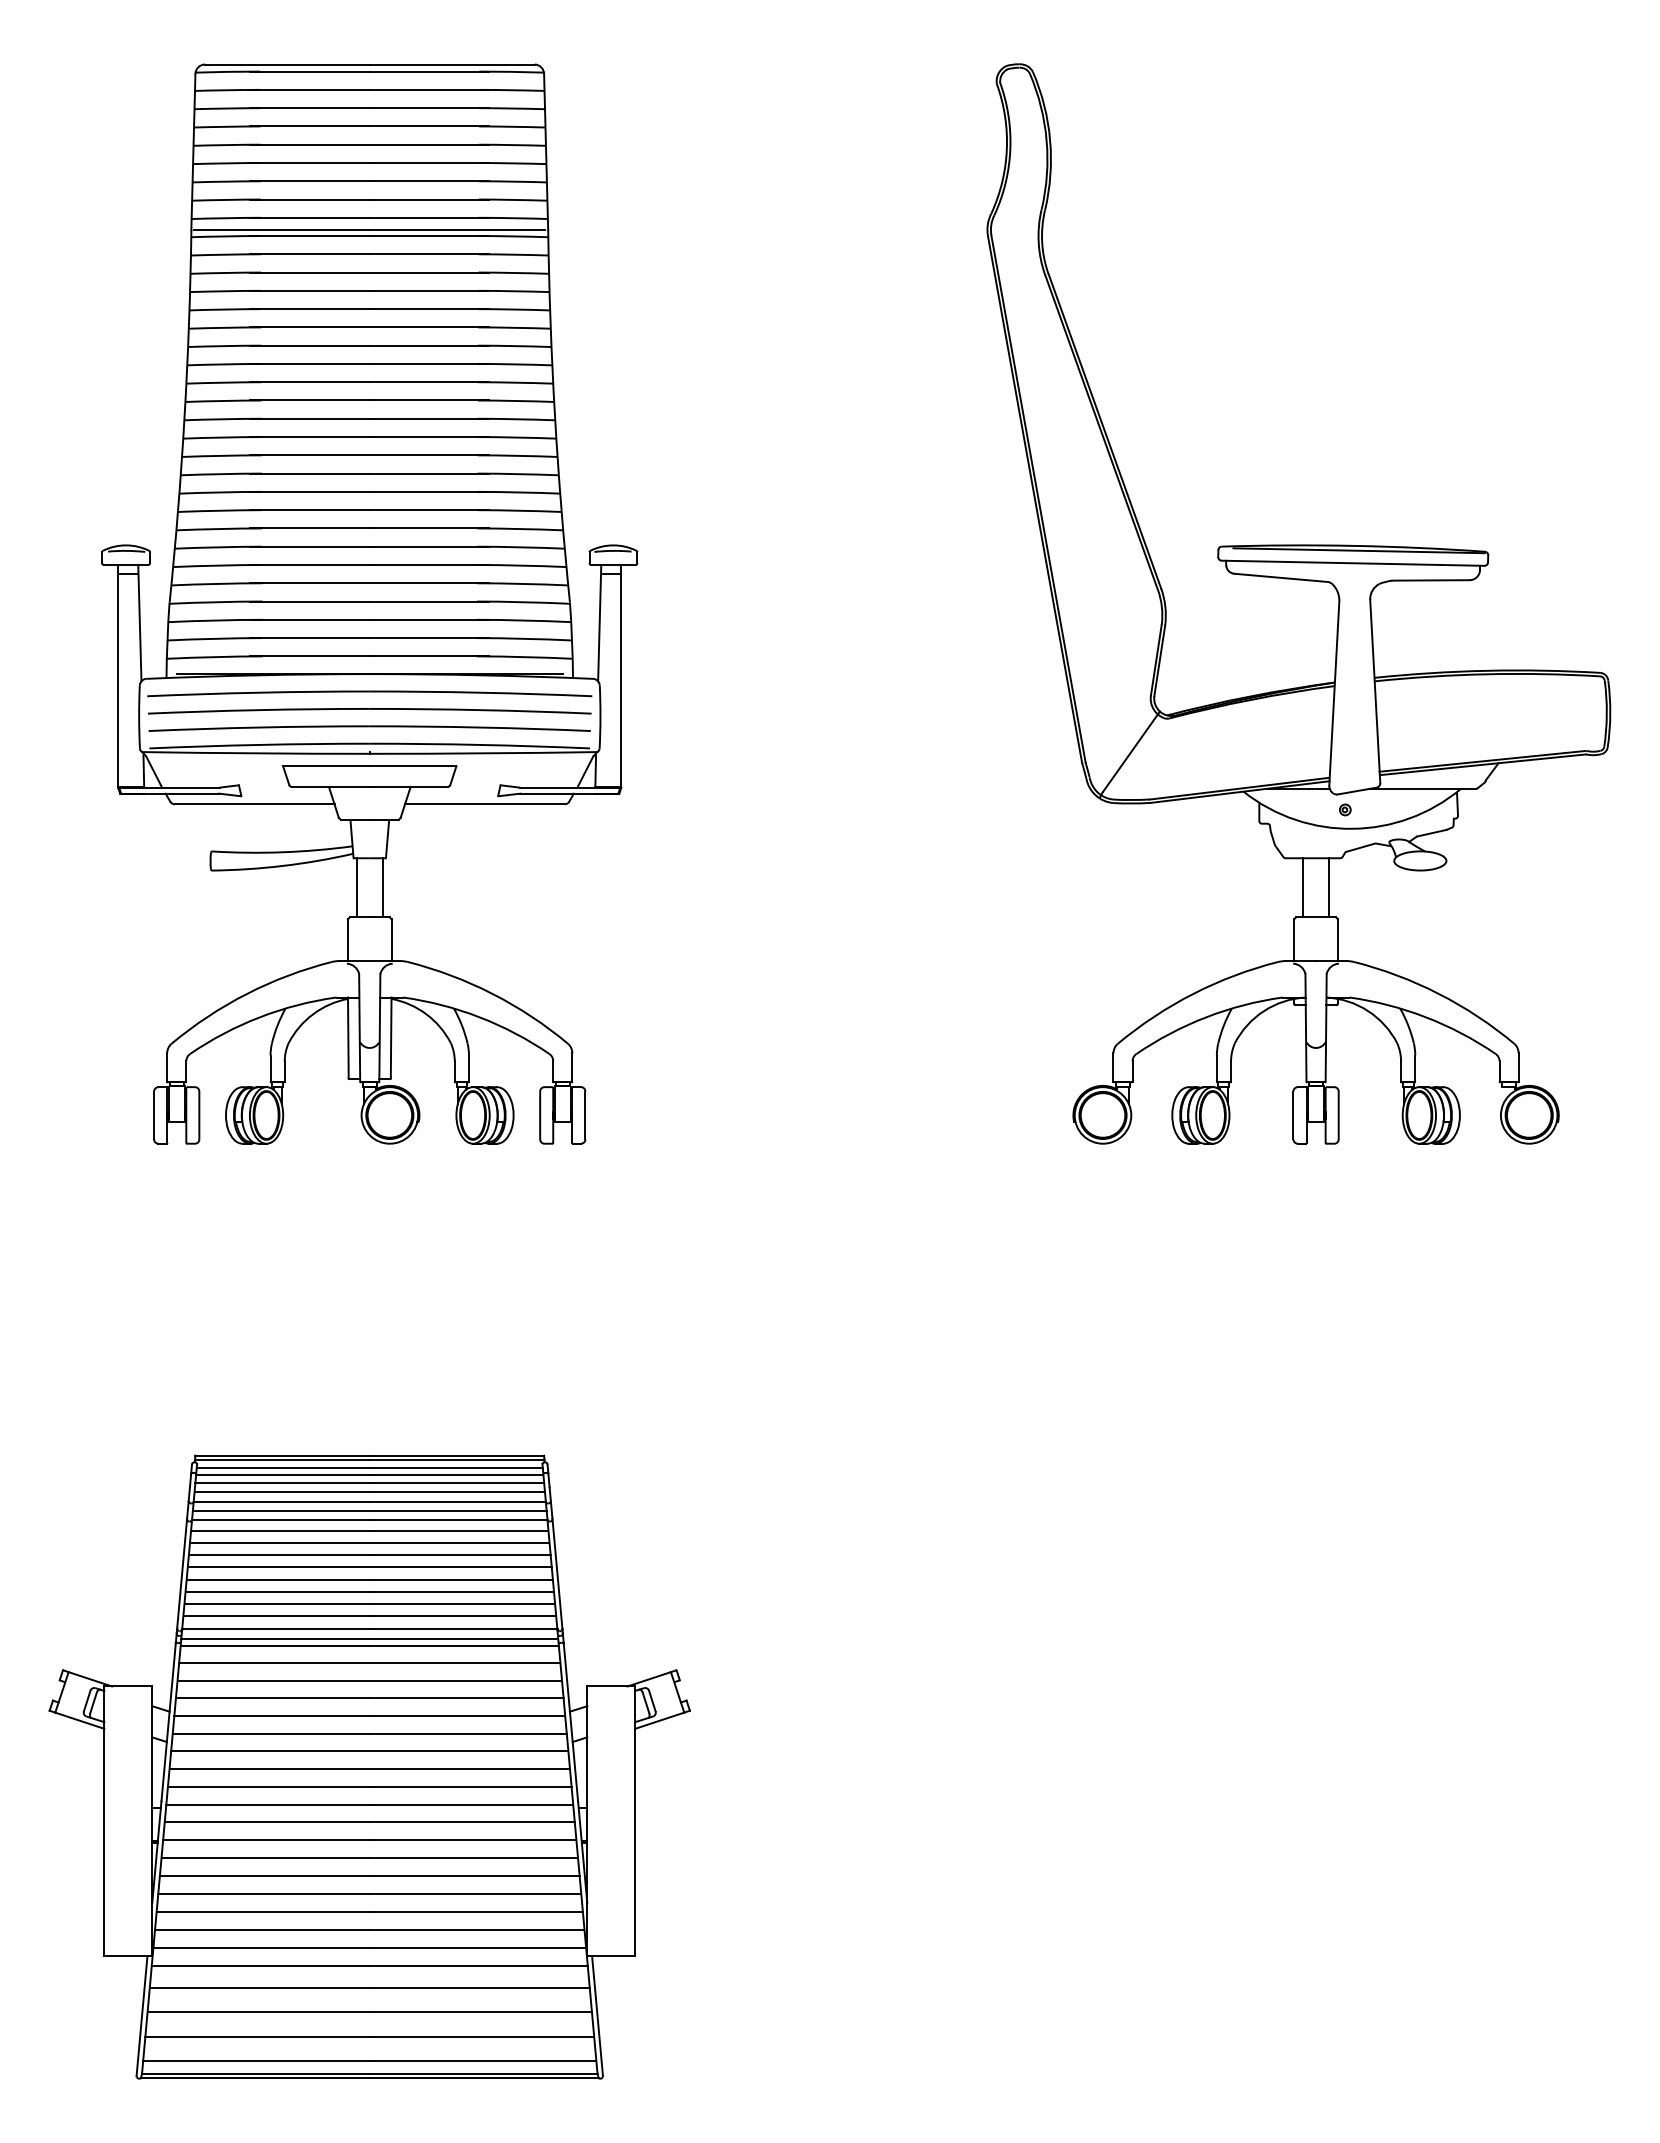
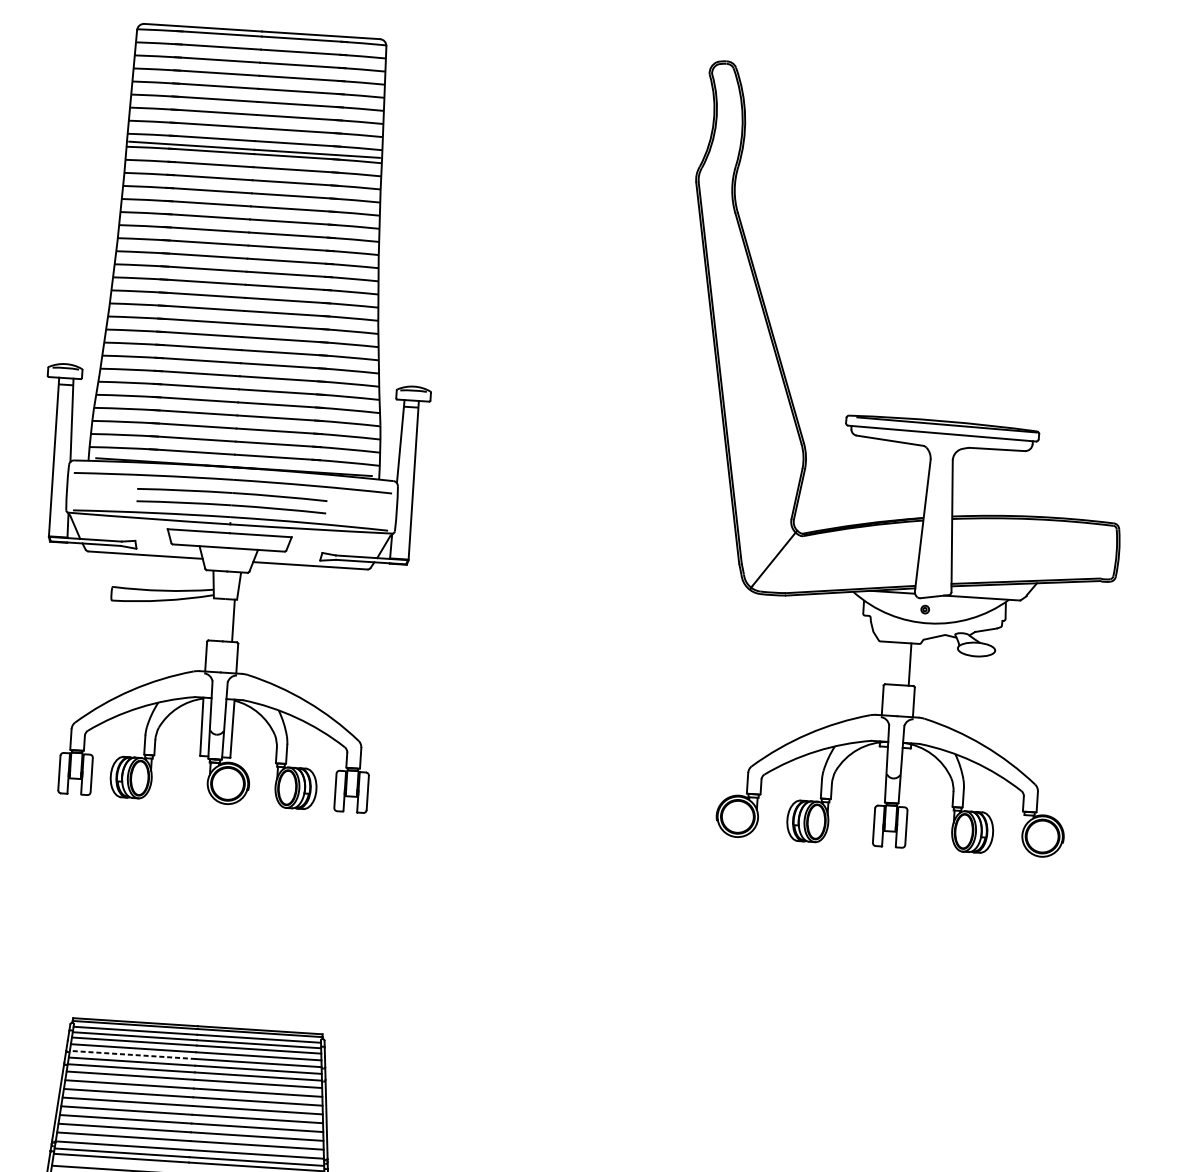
part: (369, 711) -> (232, 494), size x0.6
part: (369, 728) -> (231, 506), size x0.6
line: (356, 887) -> (214, 619), removed
line: (1303, 887) -> (891, 663), removed
line: (281, 1501) -> (132, 1054), solid -> dashed

